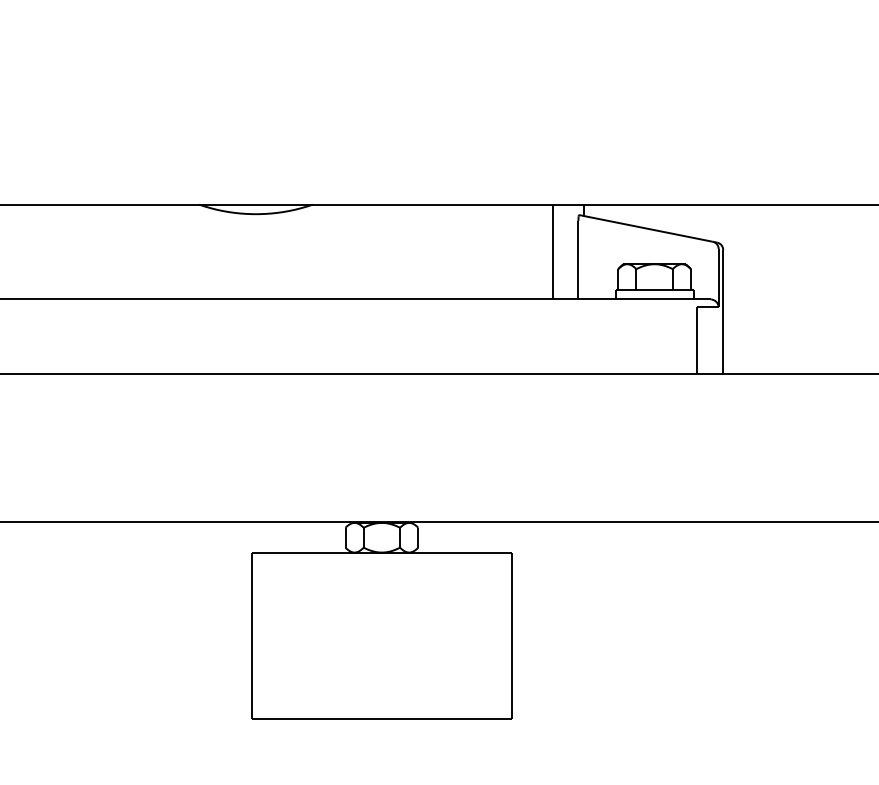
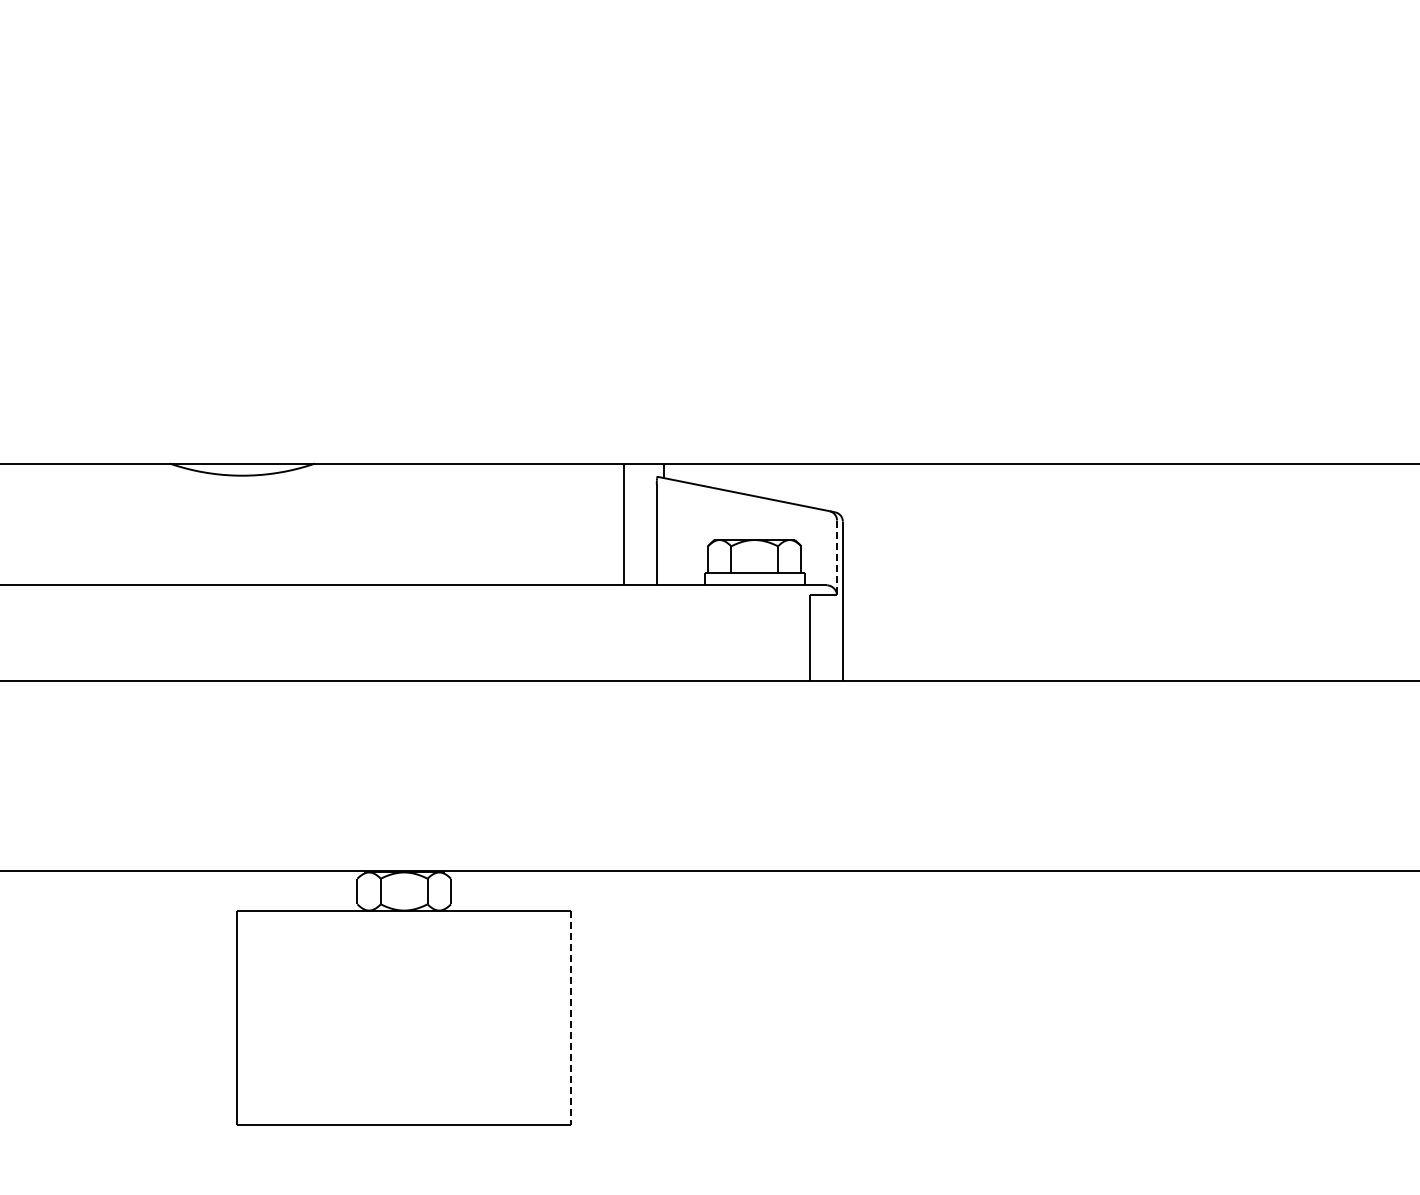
line: (719, 278) -> (837, 558), solid -> dashed
line: (512, 636) -> (571, 1018), solid -> dashed

